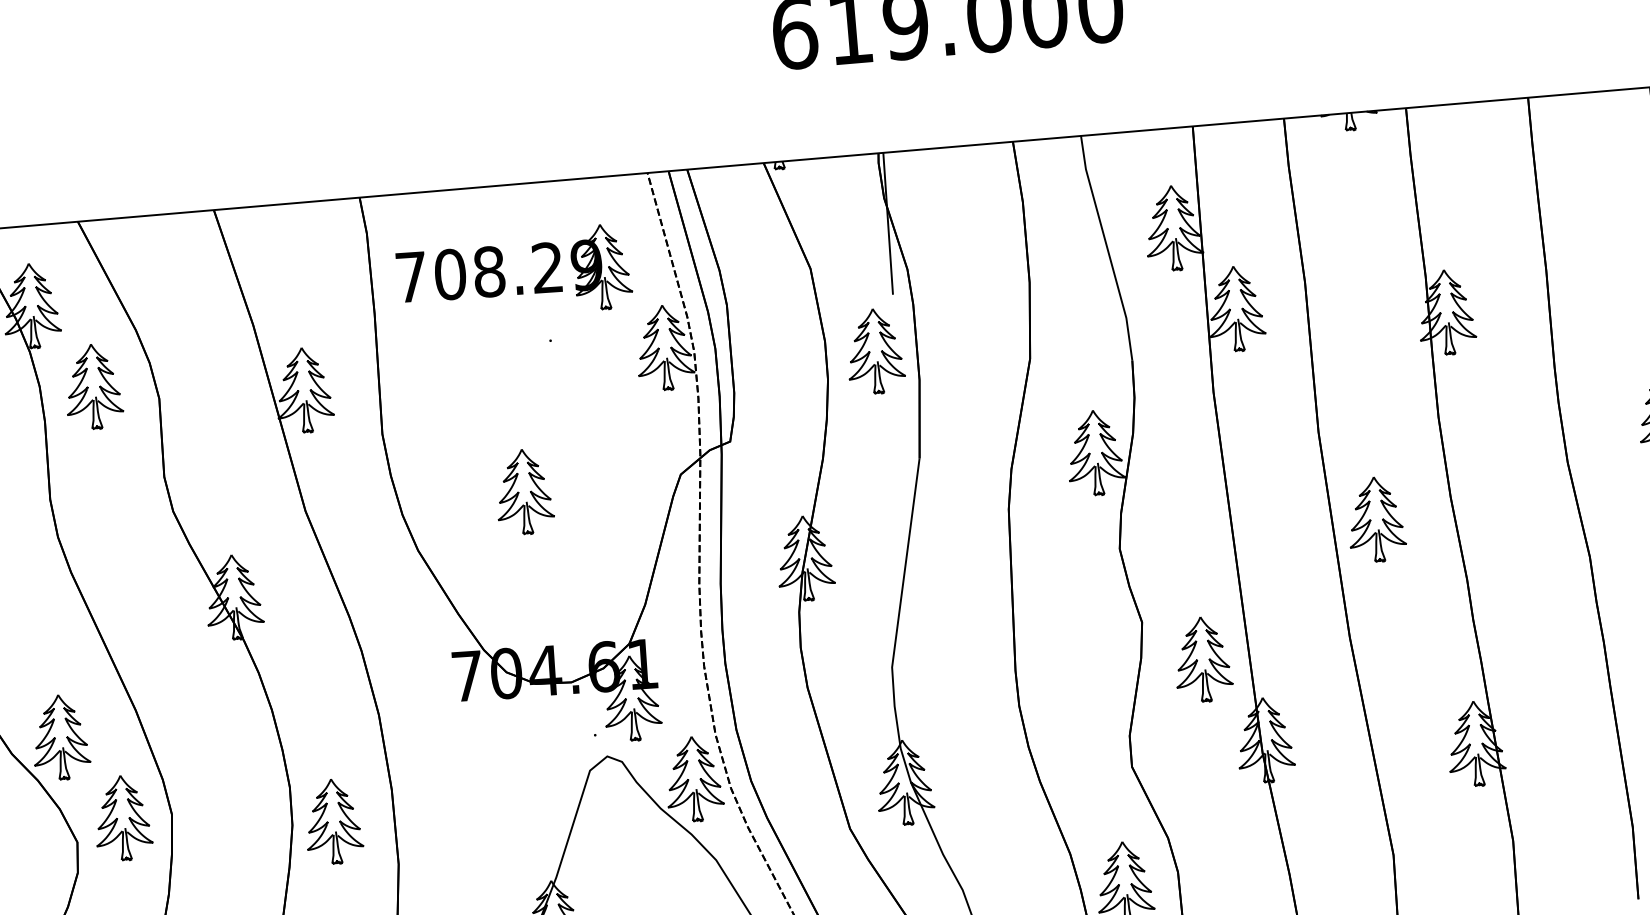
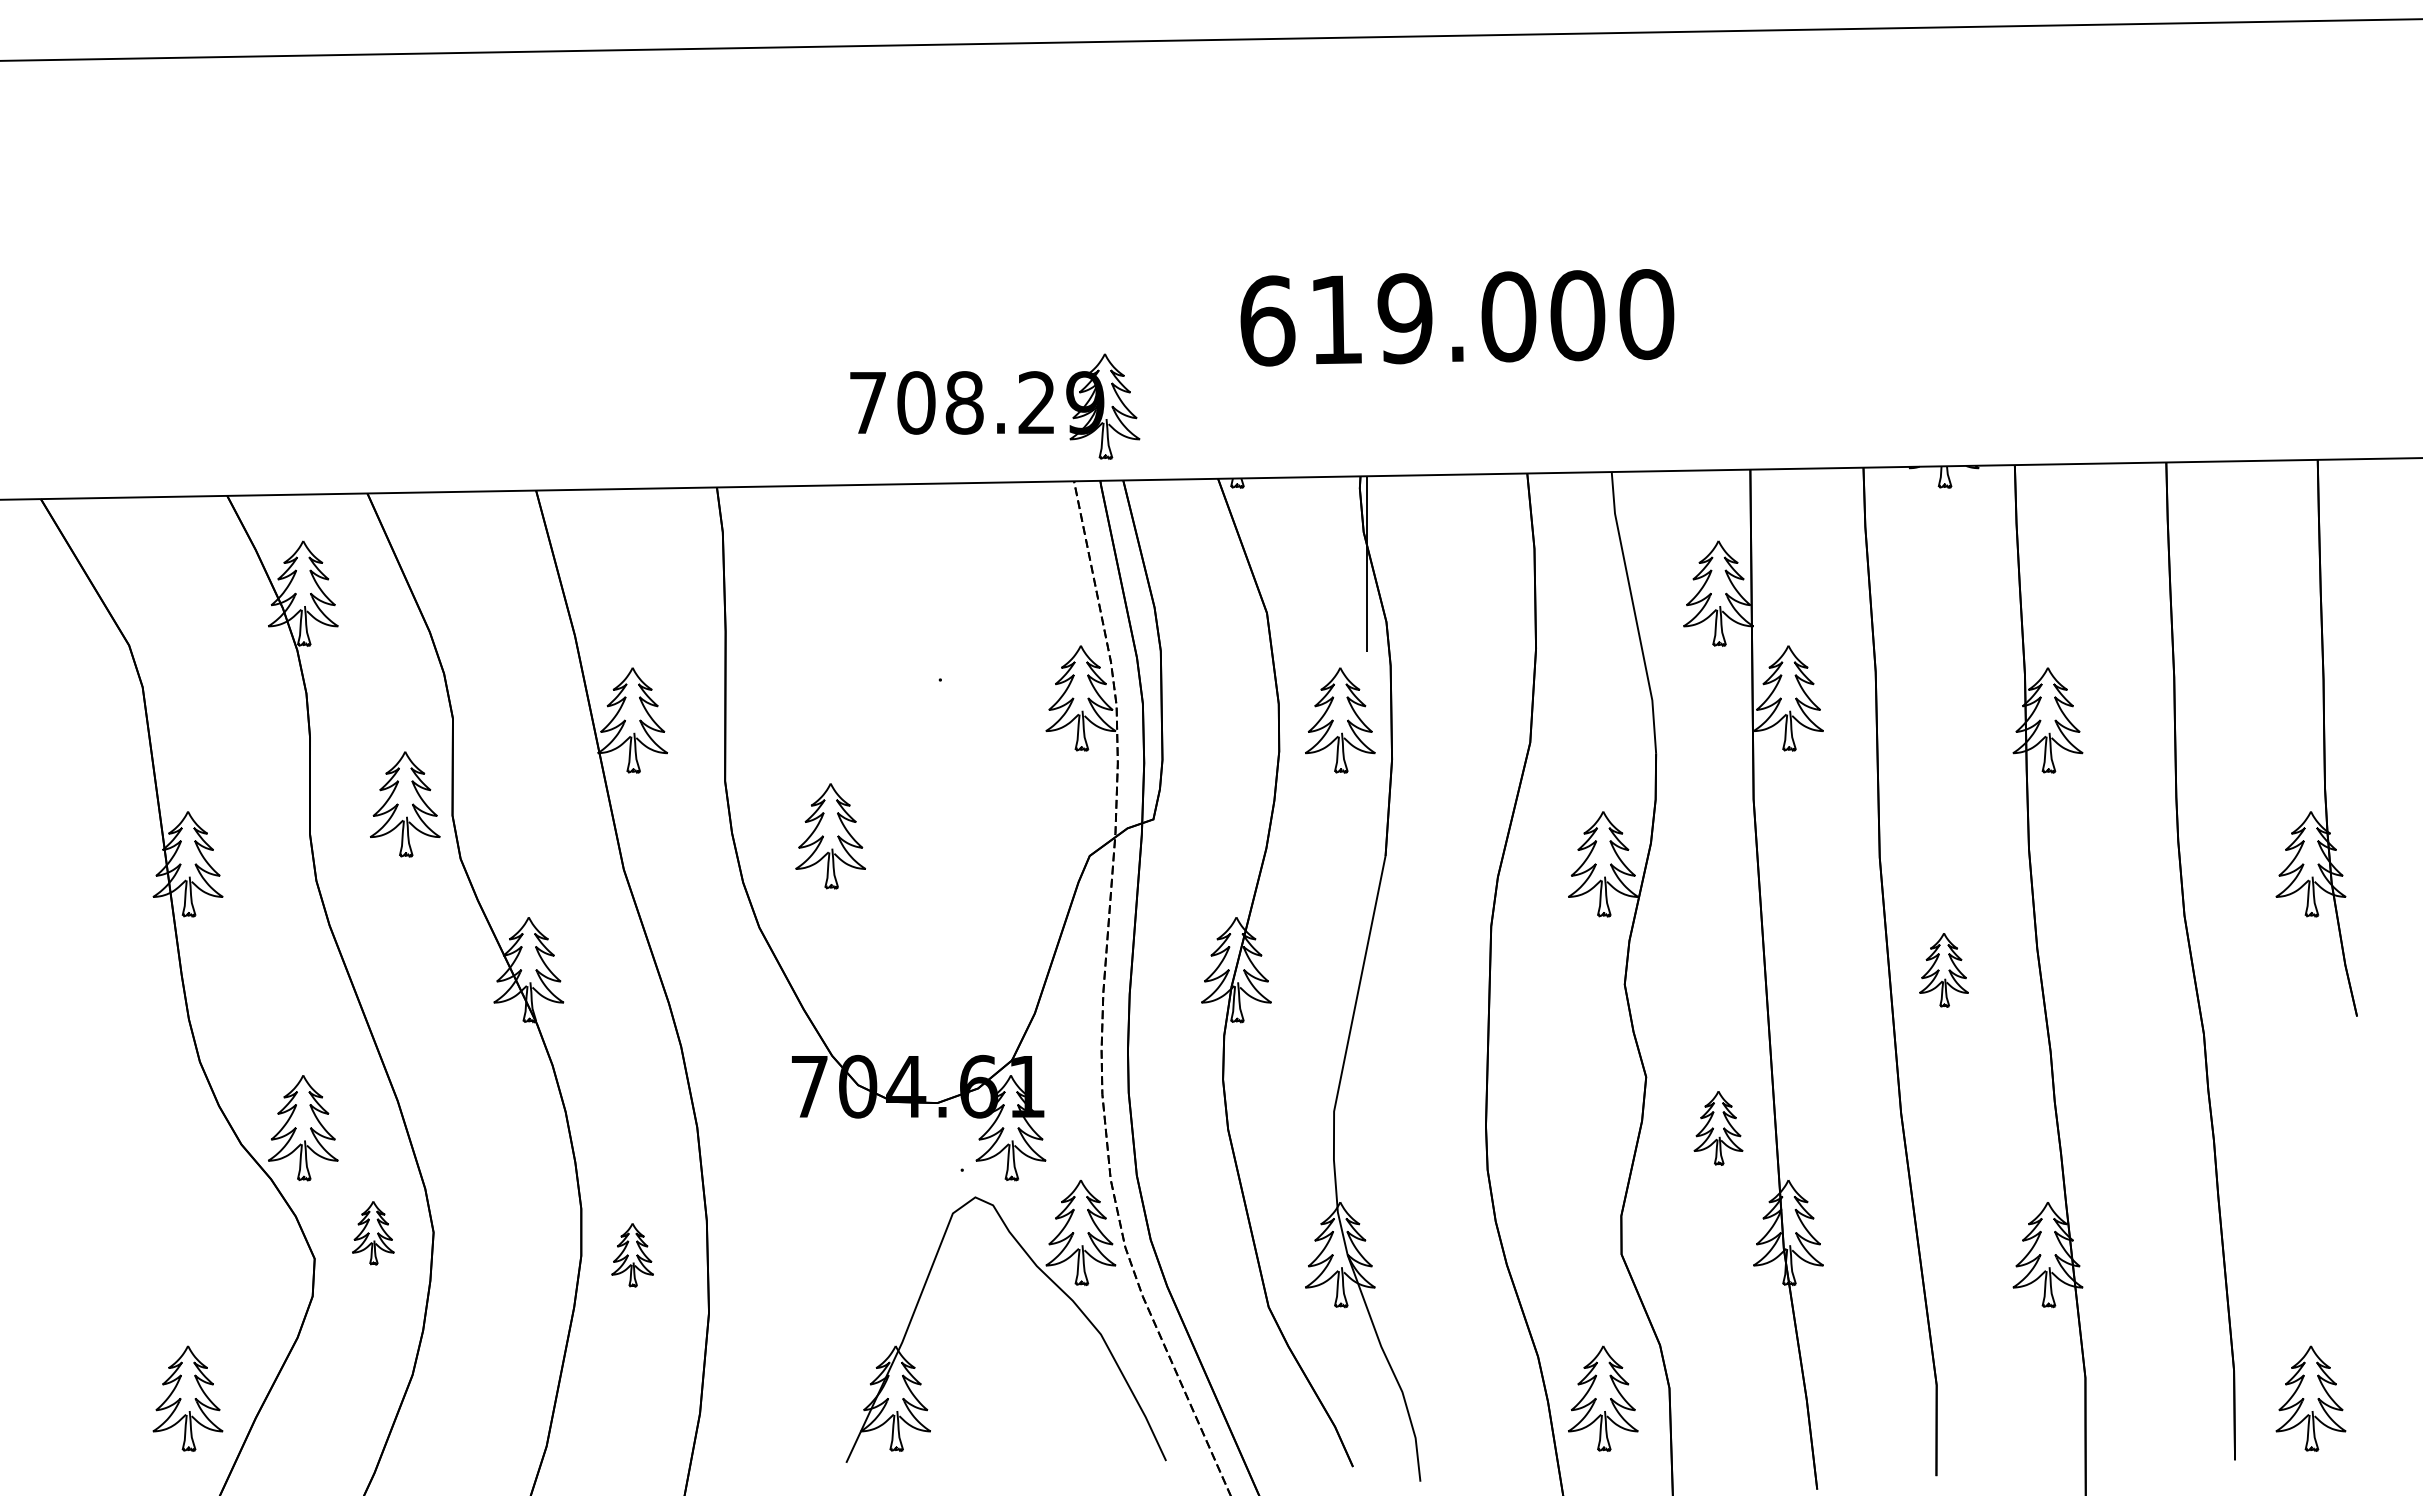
part: (504, 276) -> (982, 409), moved
part: (94, 386) -> (405, 804), moved
part: (524, 492) -> (830, 836), moved
part: (1376, 520) -> (1943, 970), size x0.7
part: (1203, 659) -> (1718, 1128), size x0.7
part: (123, 818) -> (373, 1233), size x0.6
part: (333, 822) -> (632, 1255), size x0.6

